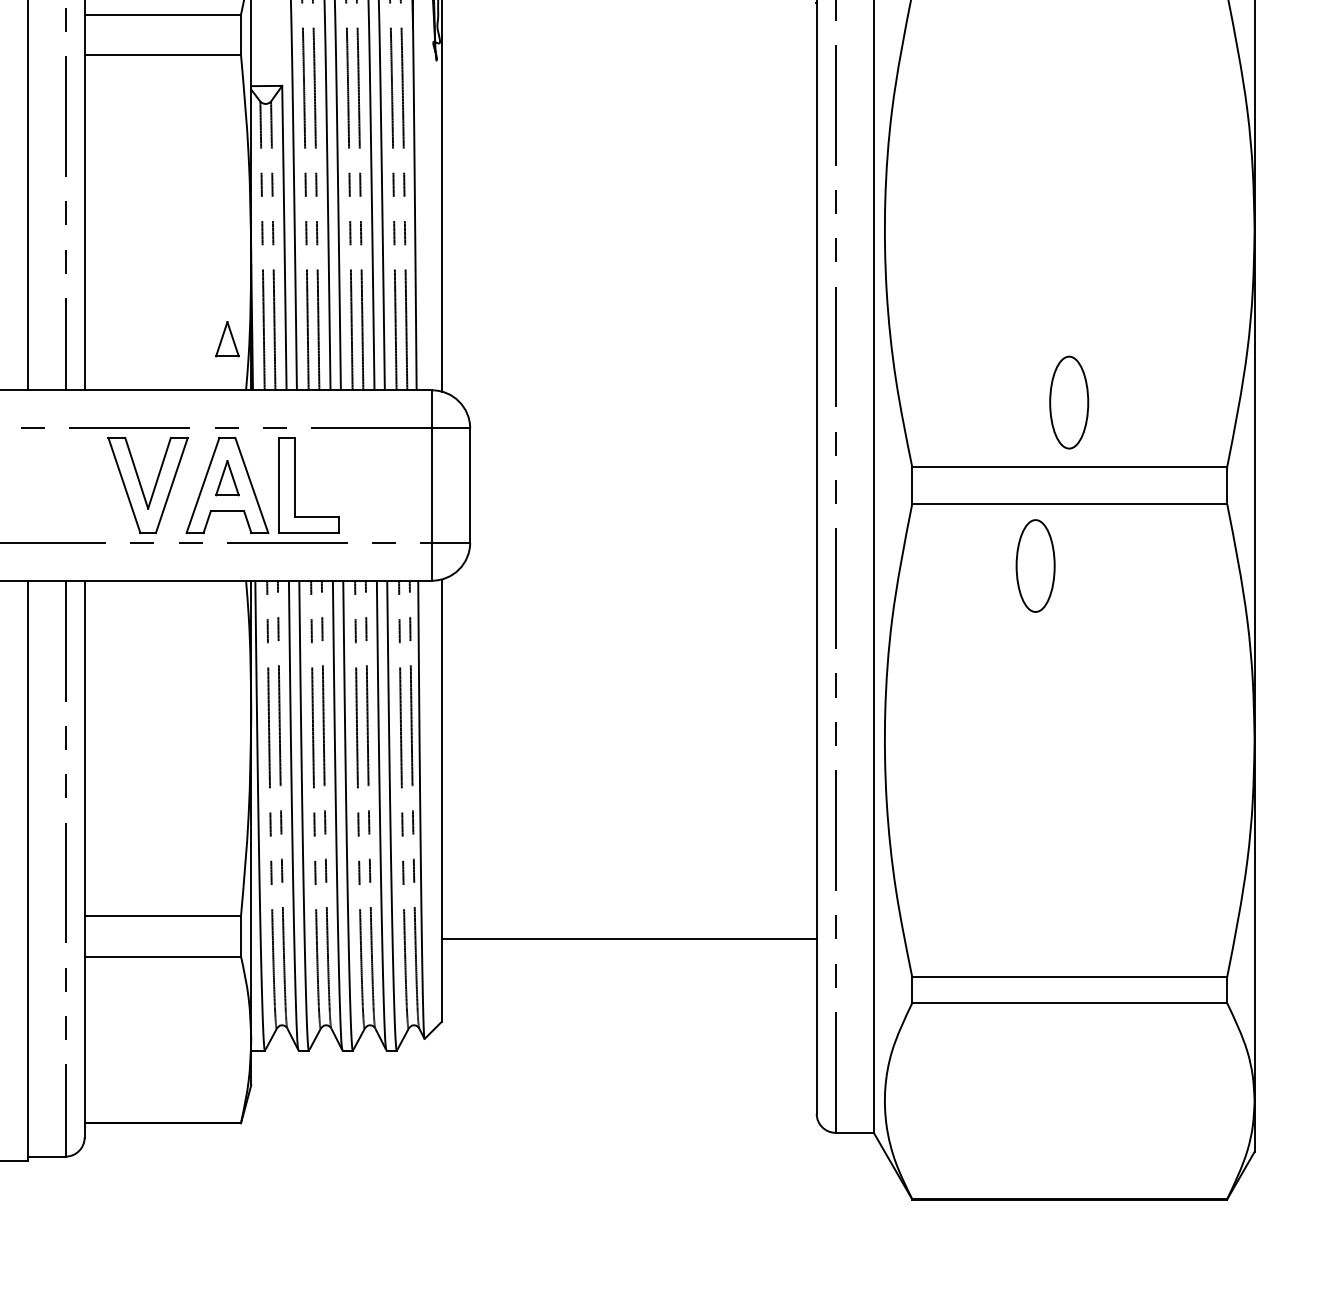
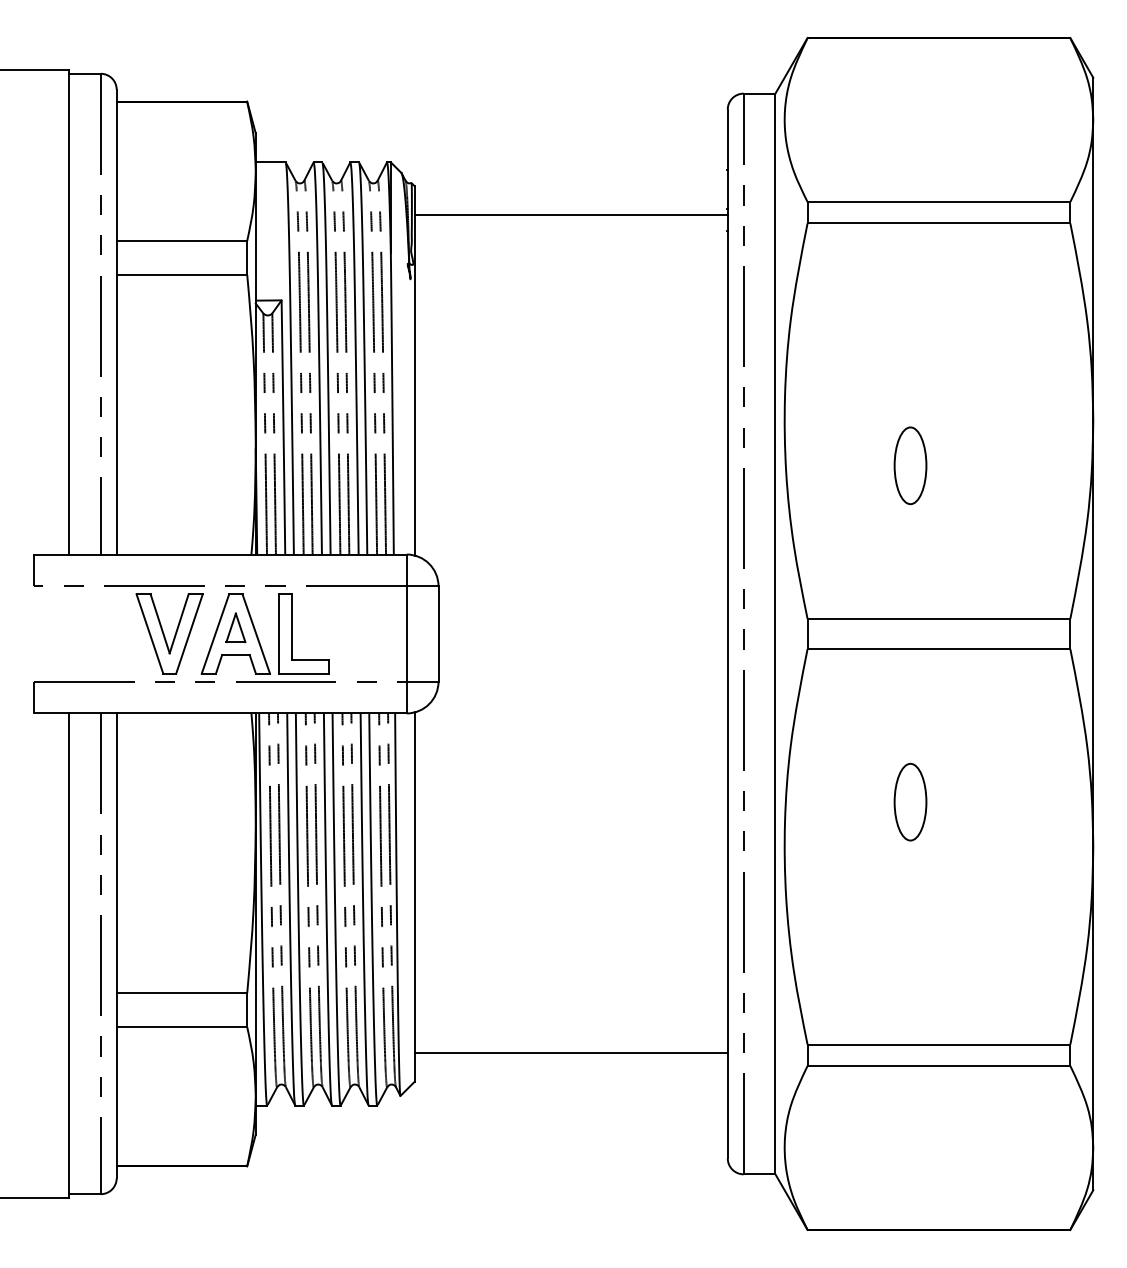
part: (226, 338) -> (235, 511), removed
part: (1069, 402) -> (910, 465), moved
part: (1035, 566) -> (910, 802), moved
line: (628, 938) -> (570, 1052), moved

